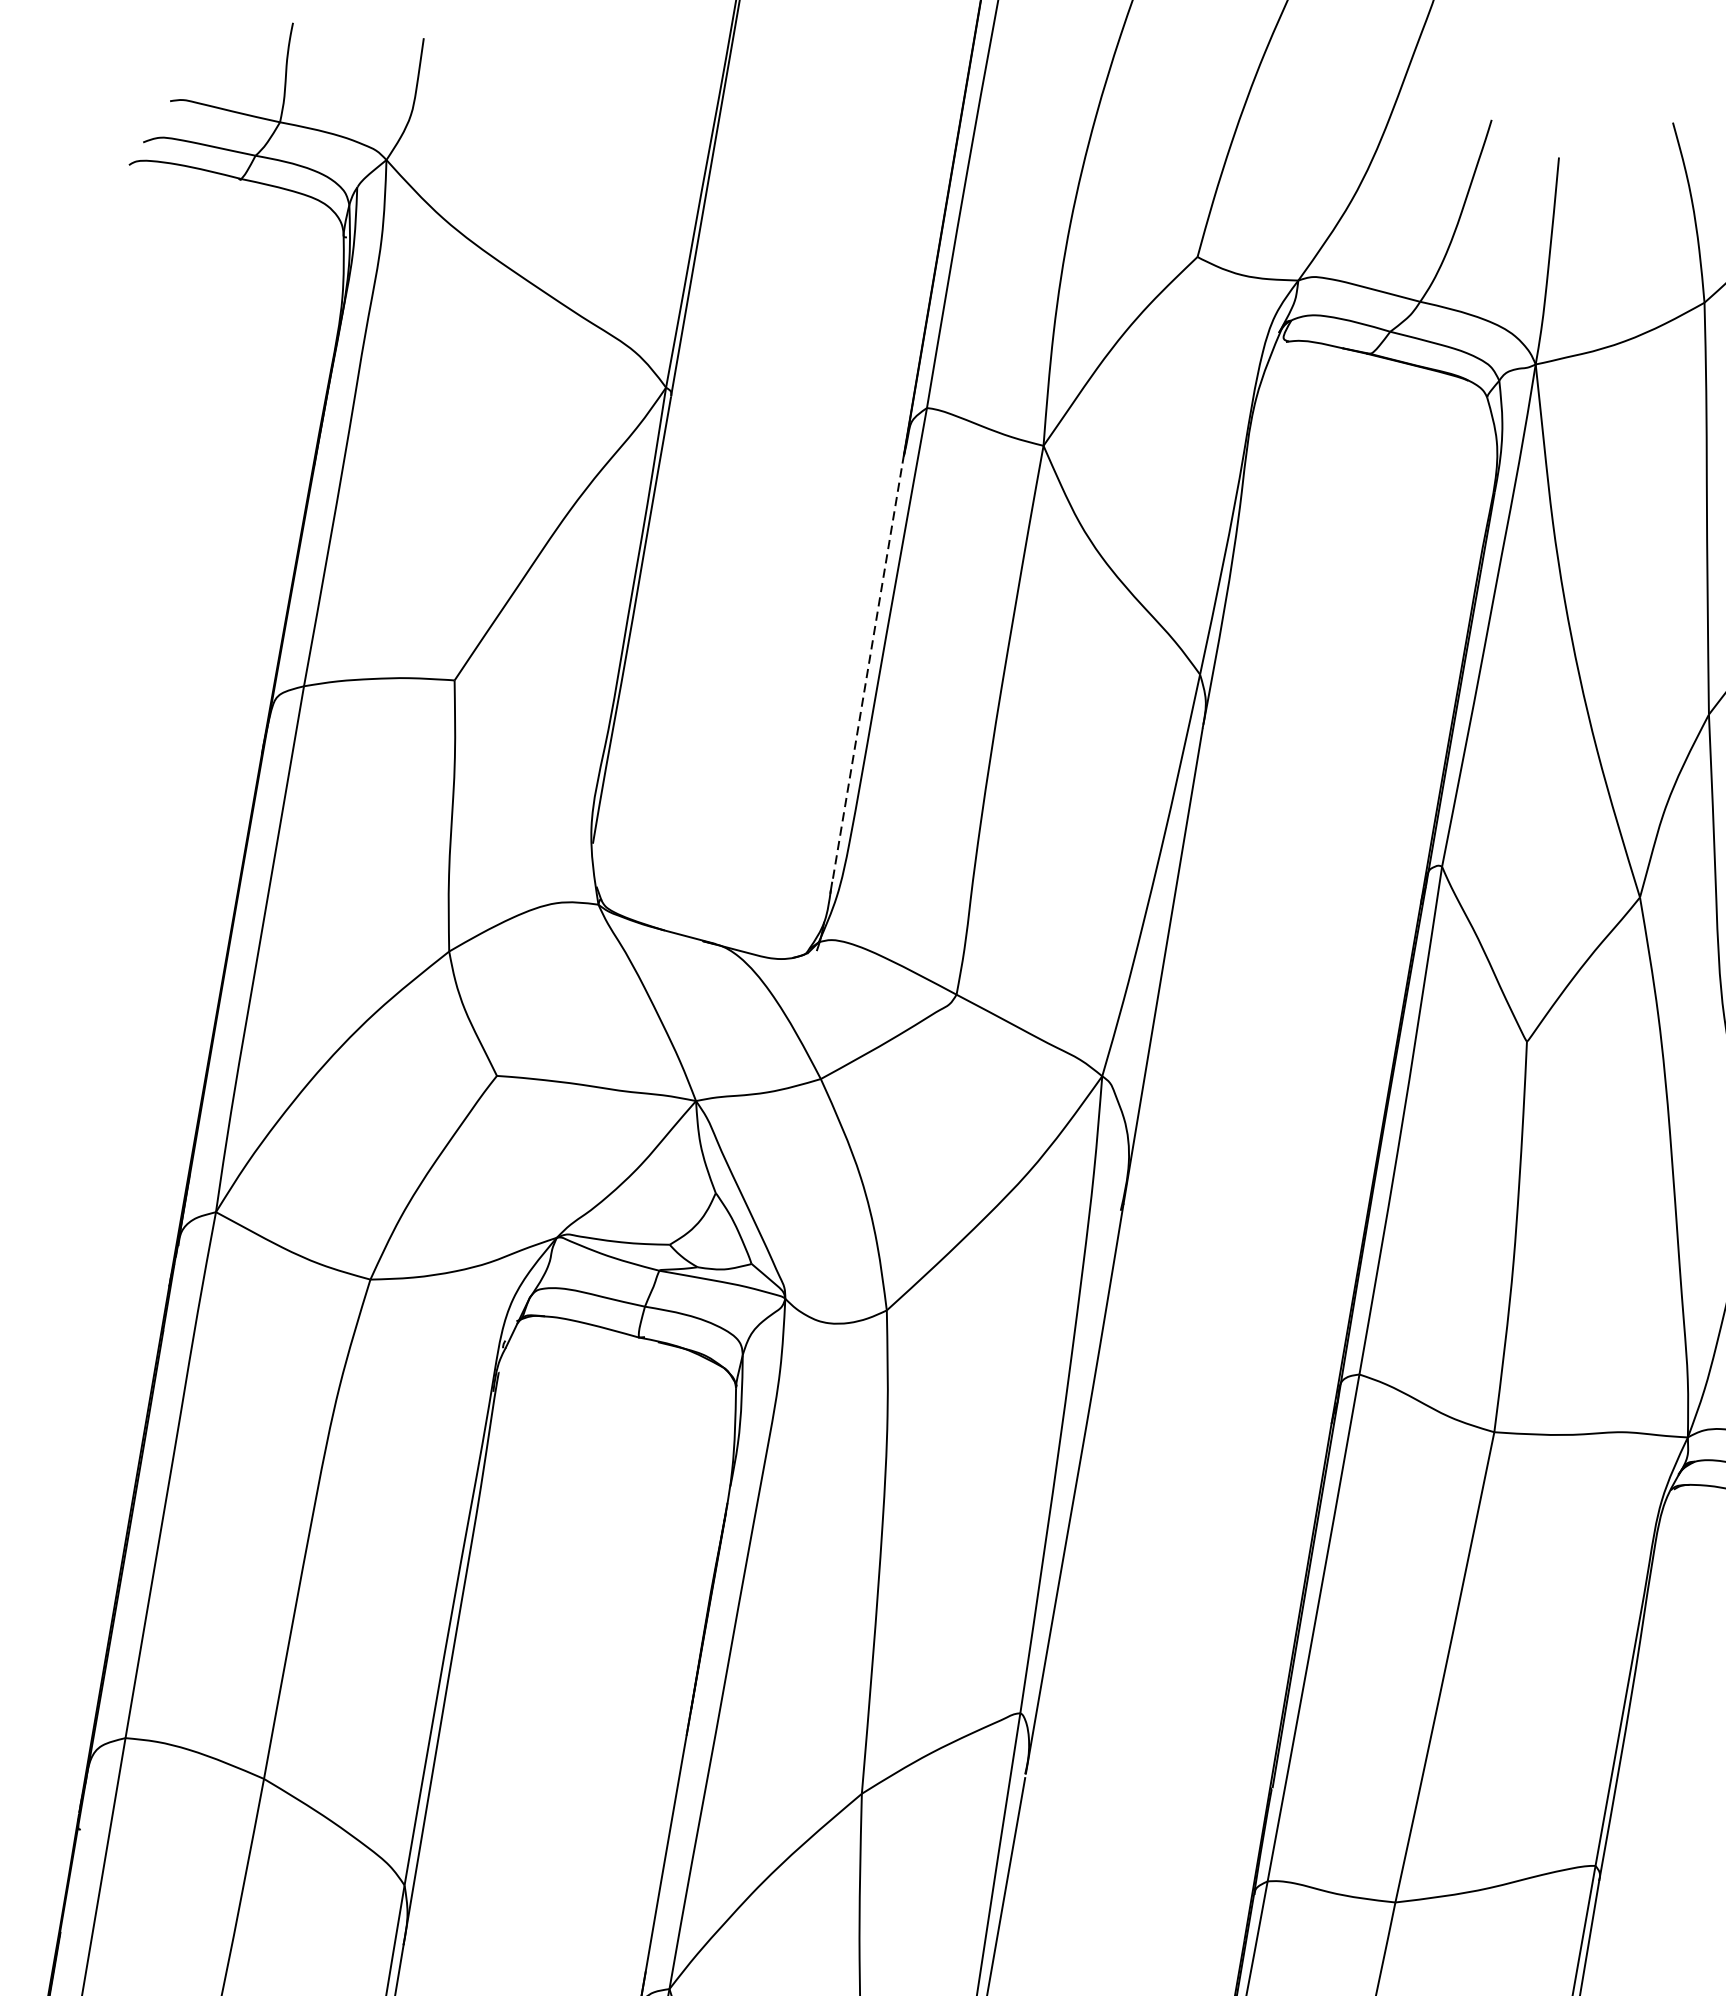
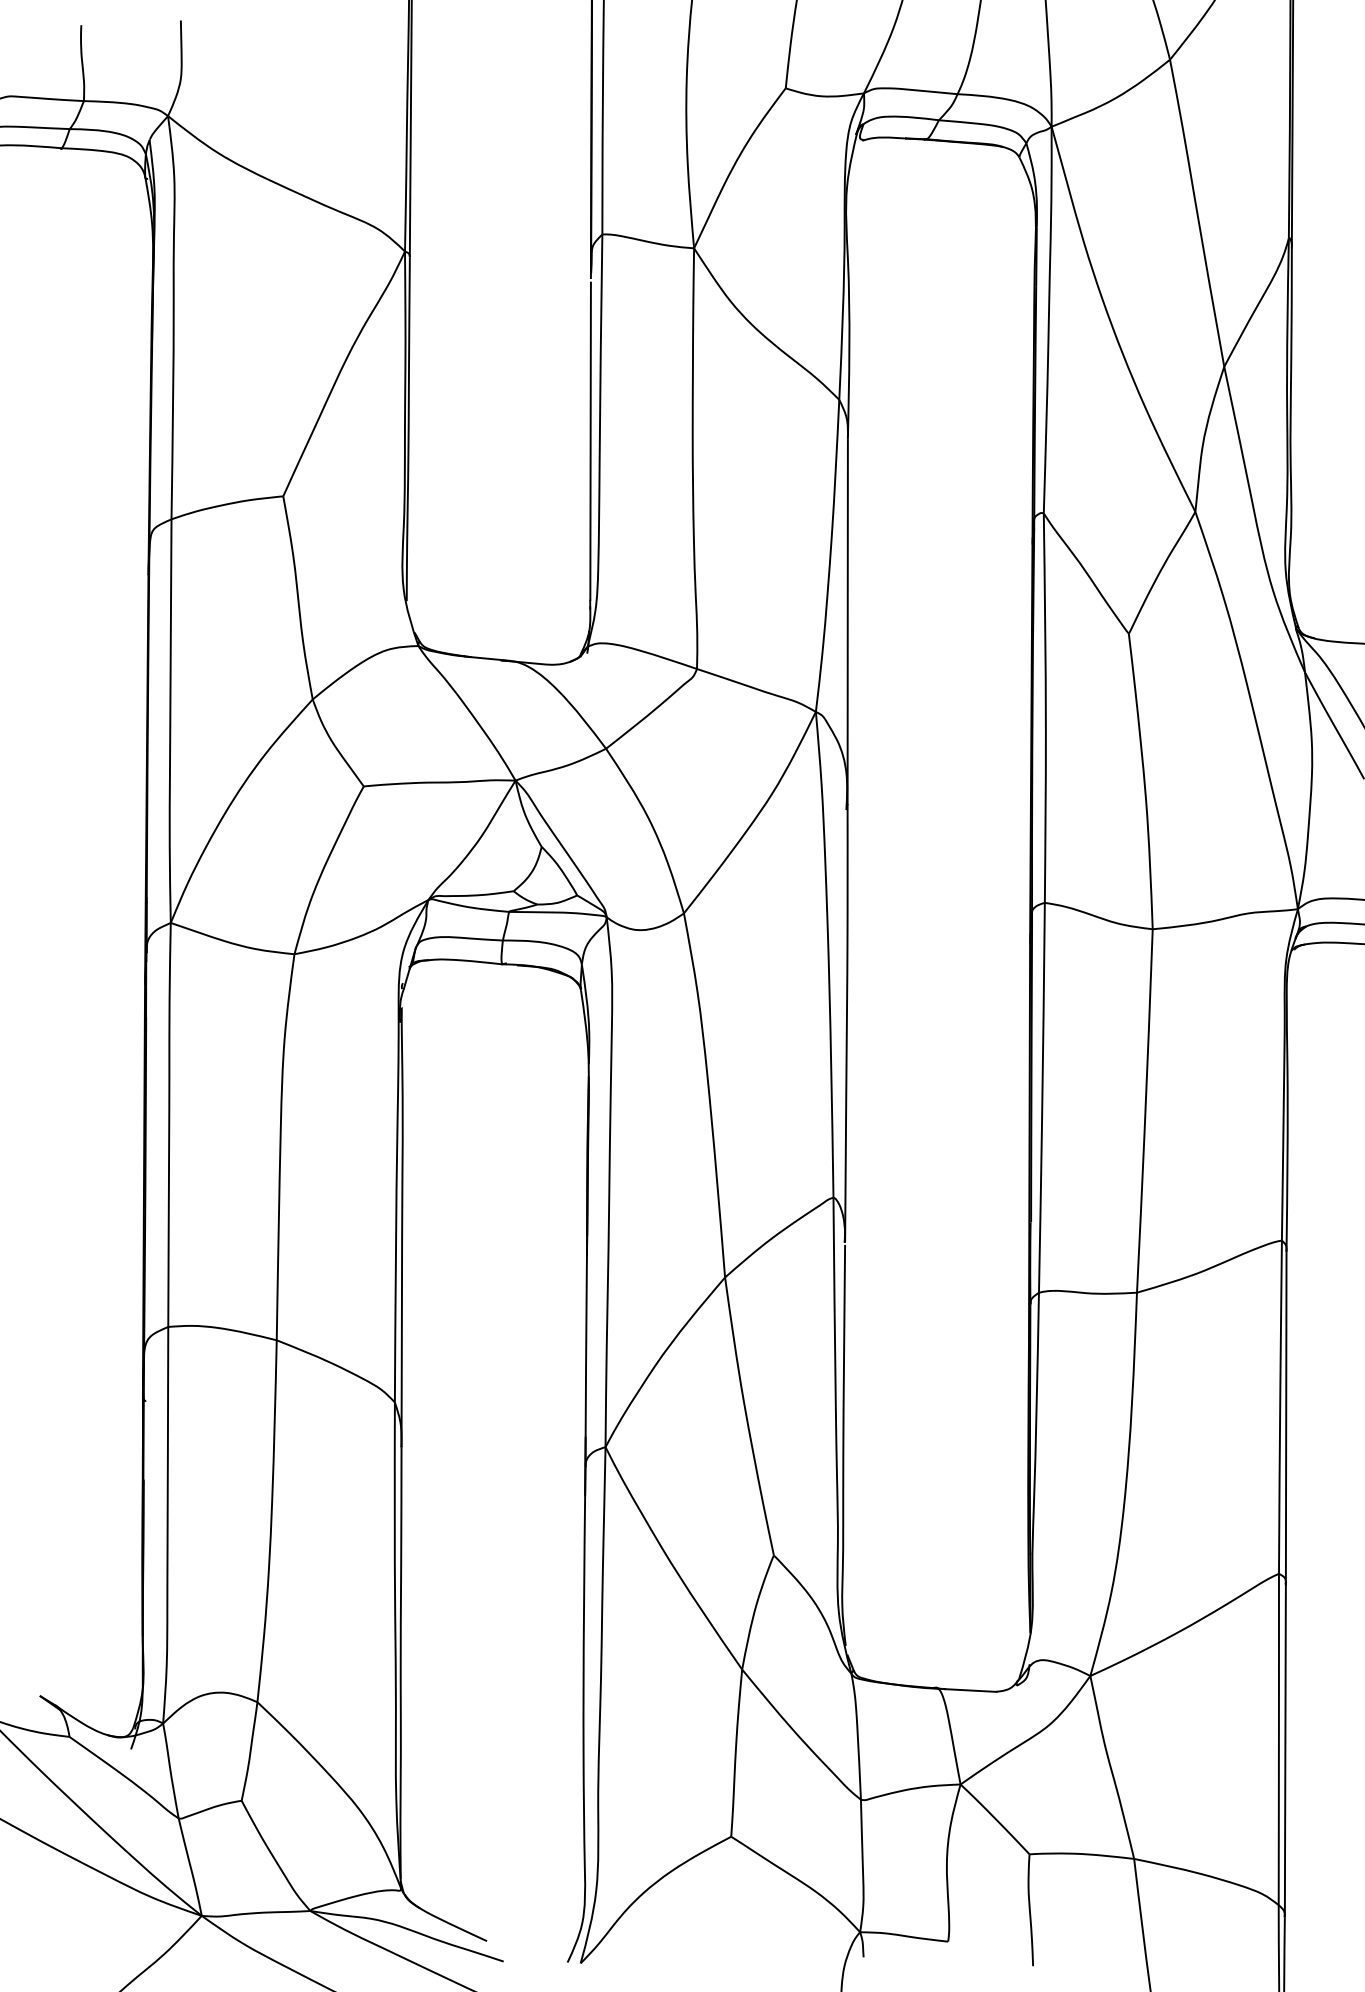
line: (866, 675) -> (590, 441), dashed -> solid

